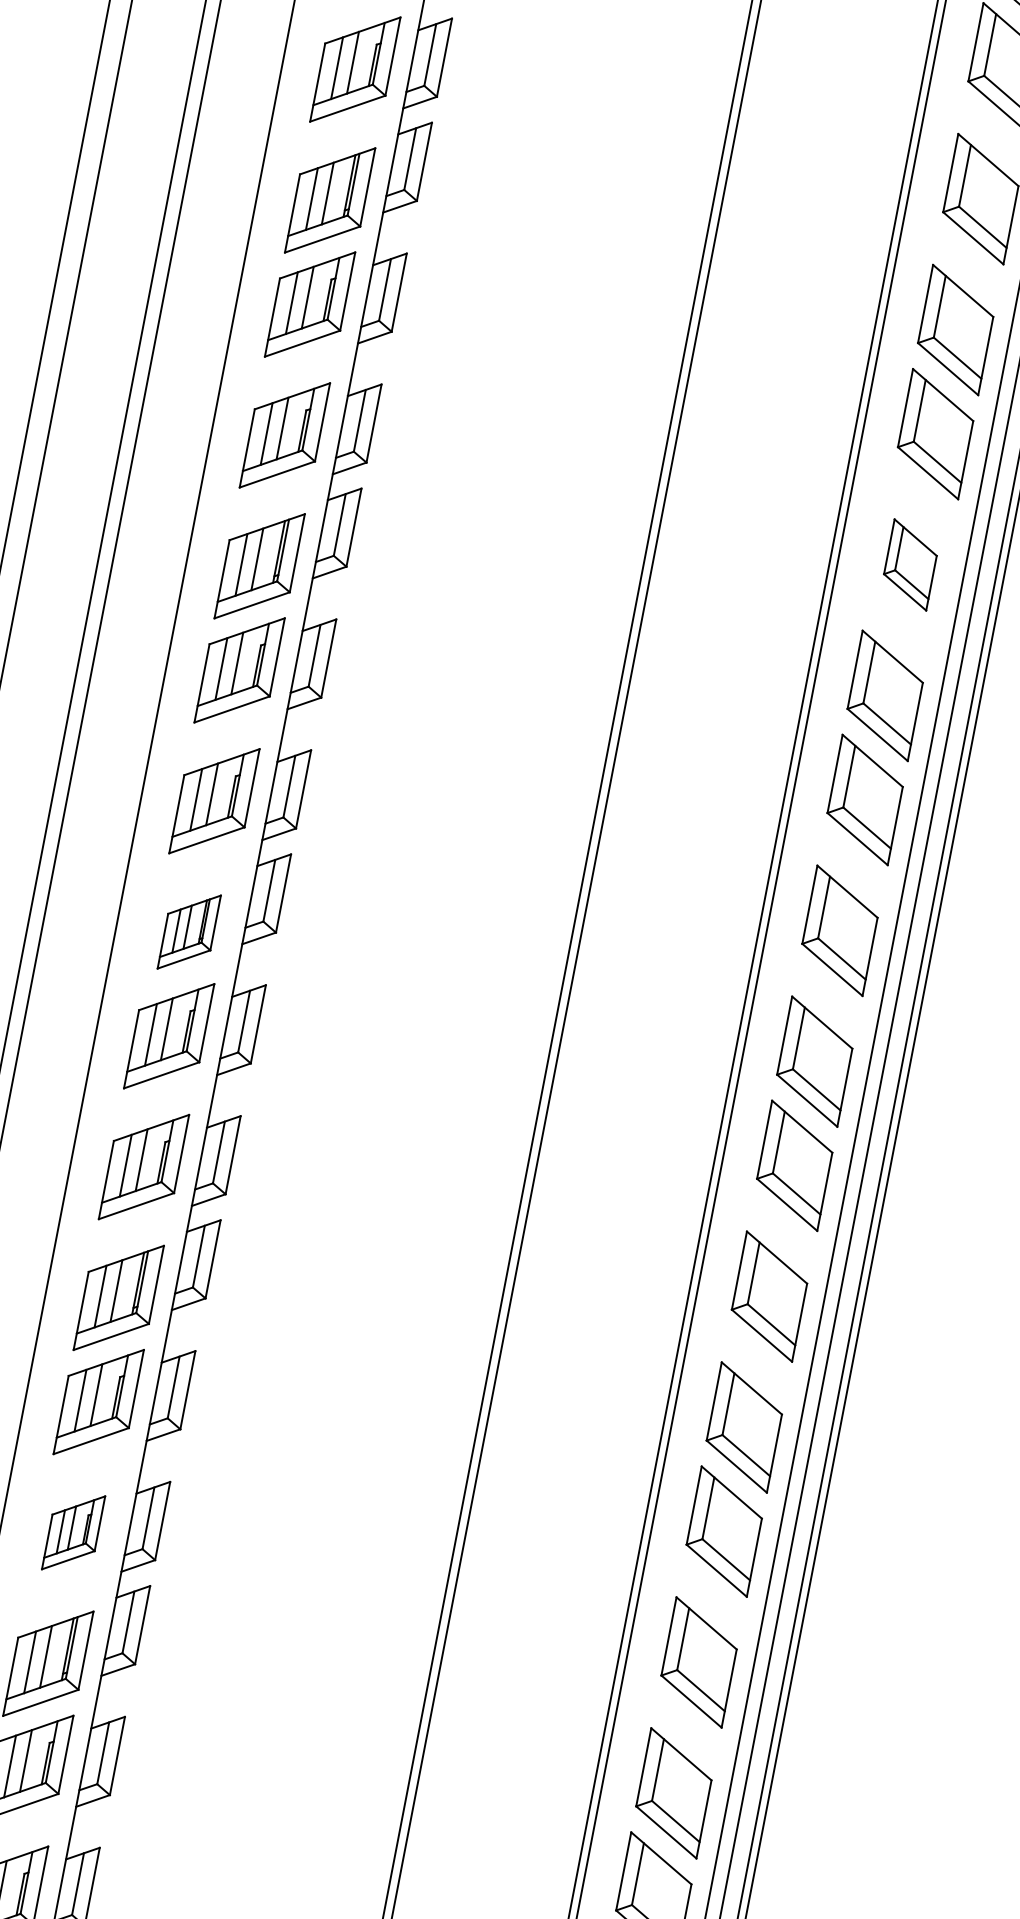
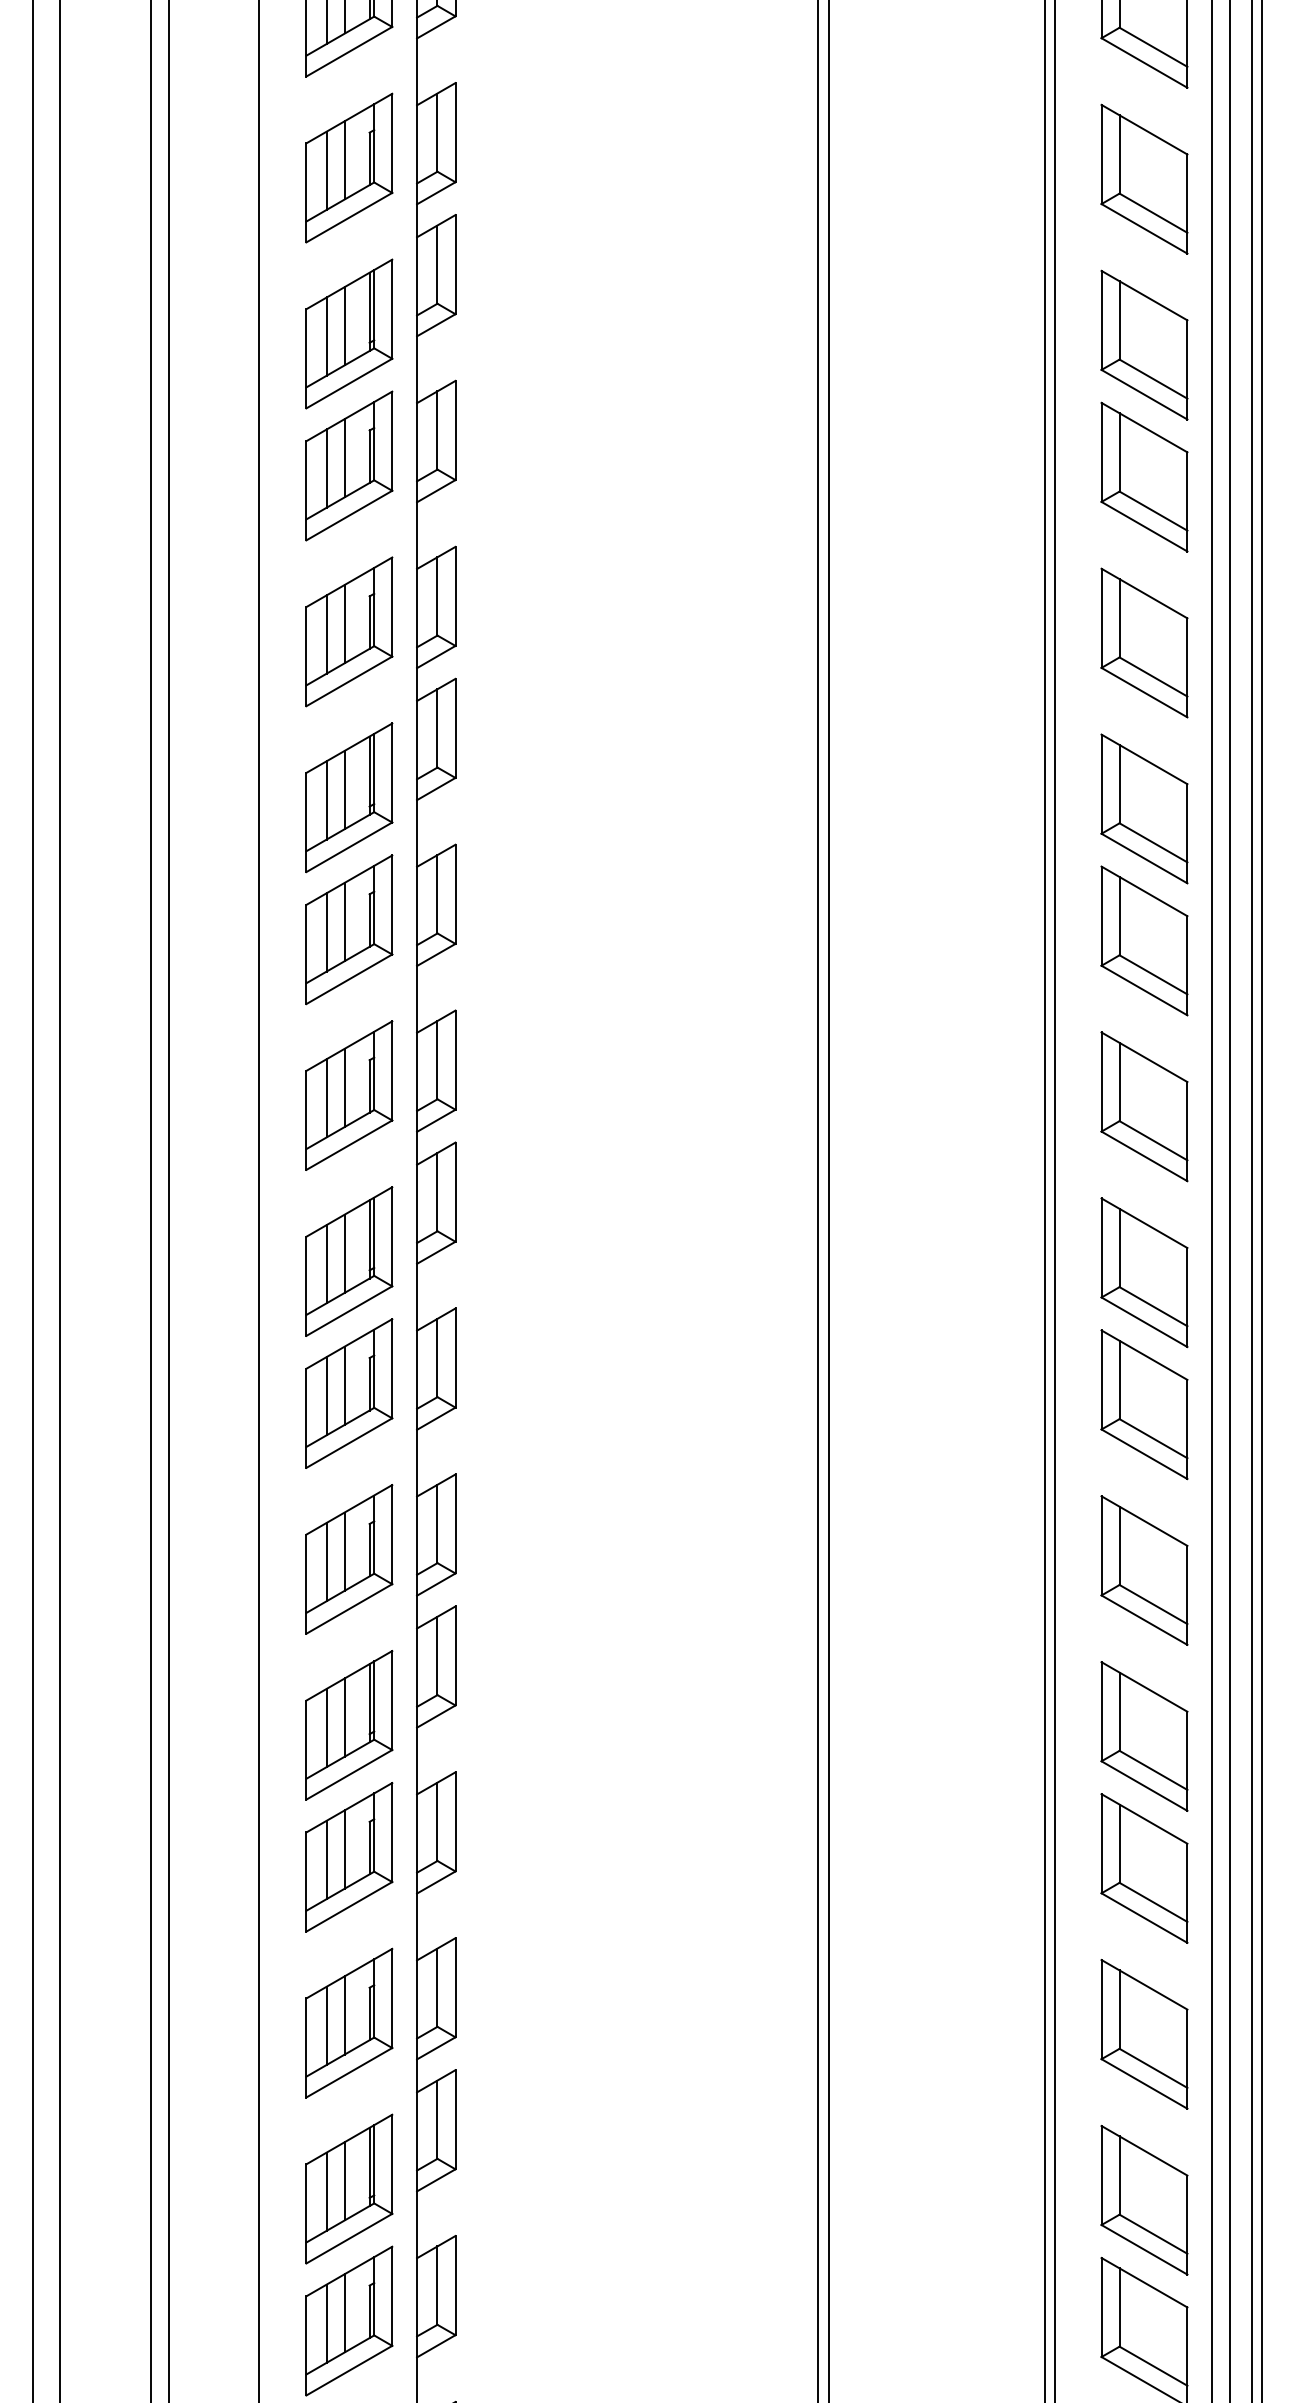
part: (910, 564) -> (1144, 642), size x1.43
part: (189, 932) -> (349, 1261), size x1.43
part: (73, 1532) -> (349, 2022), size x1.43

